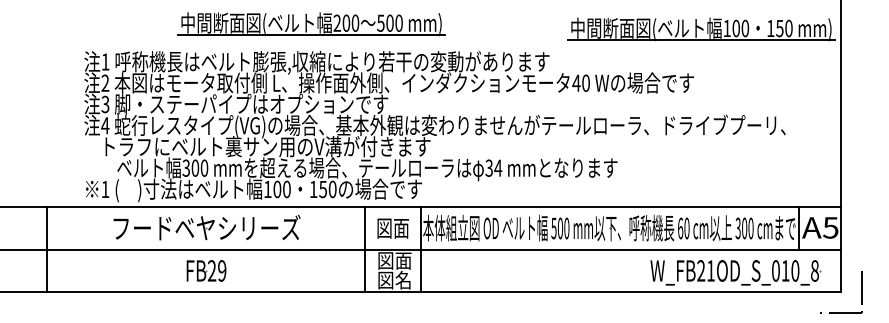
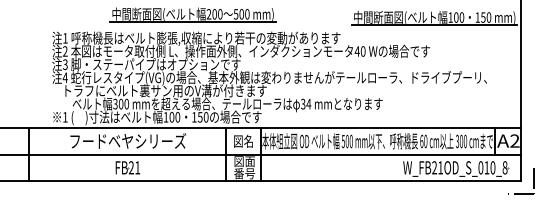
text: (400, 226) -> (248, 140), 図面 -> 図名
text: (830, 226) -> (514, 140), A5 -> A2
text: (221, 270) -> (137, 167), FB29 -> FB21
text: (394, 280) -> (244, 173), 図名 -> 番号

